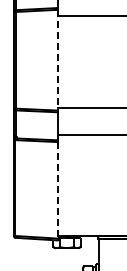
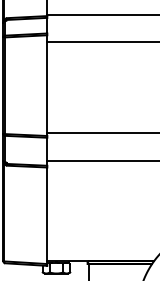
line: (57, 61) -> (47, 86), dashed -> solid
line: (57, 191) -> (47, 216), dashed -> solid

